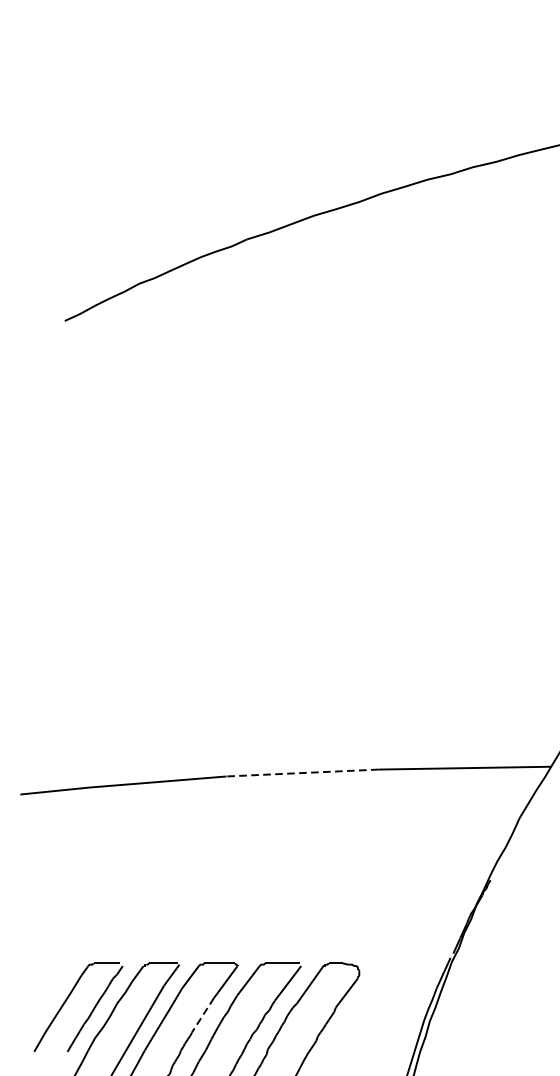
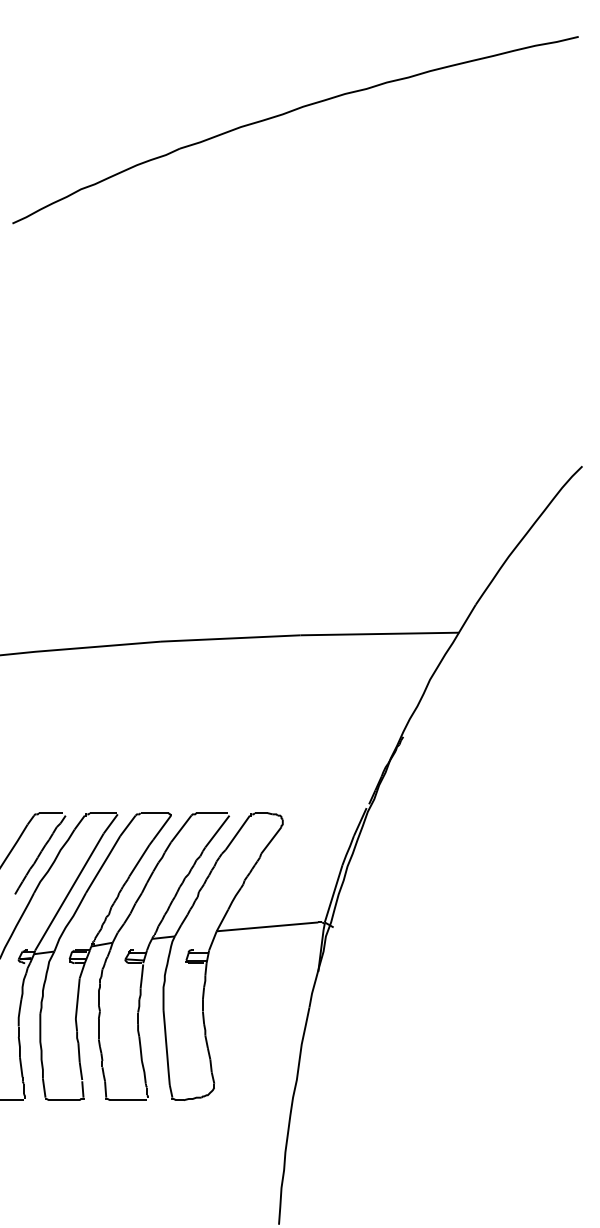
line: (302, 773) -> (230, 638), dashed -> solid
line: (203, 1014) -> (139, 860), dashed -> solid

